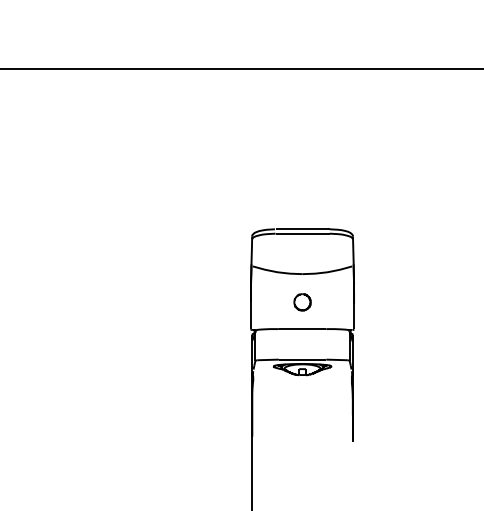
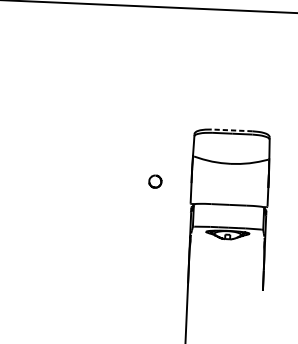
line: (302, 229) -> (232, 130), solid -> dashed
part: (302, 302) -> (155, 181), moved

